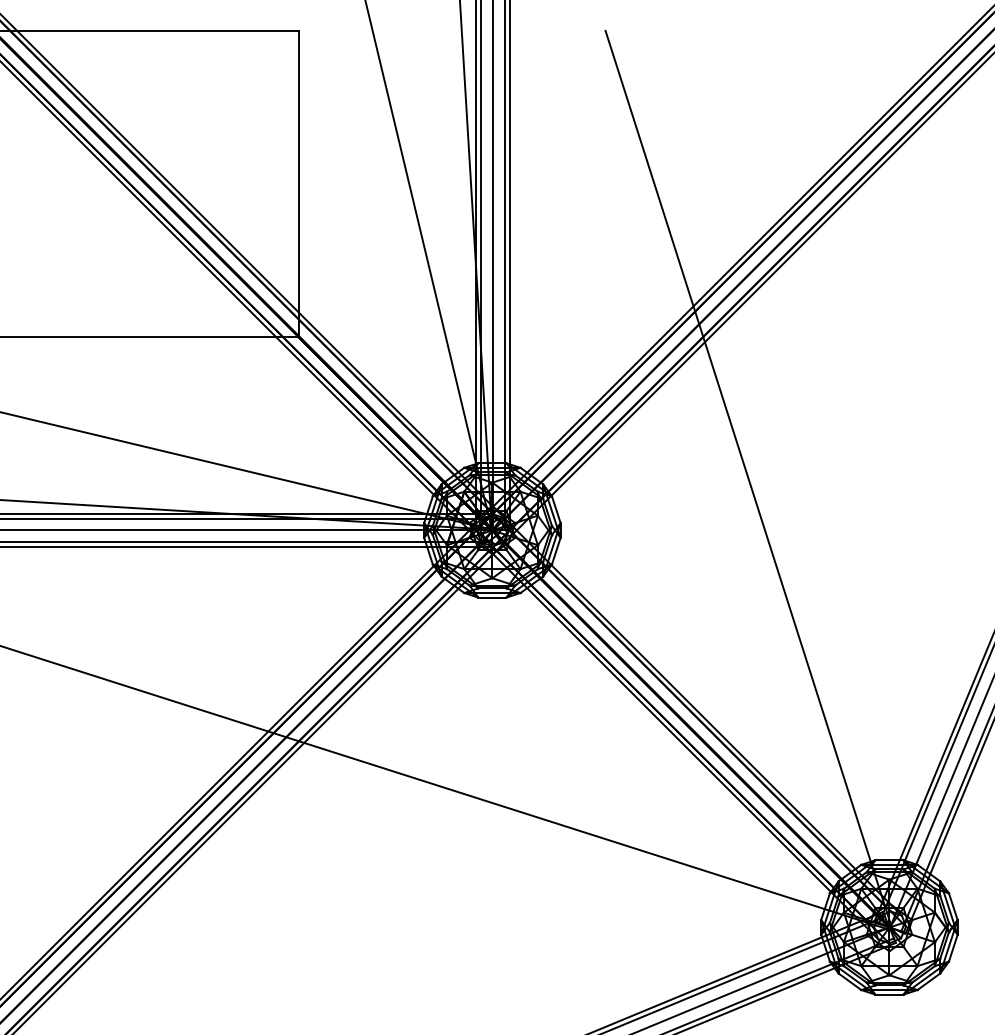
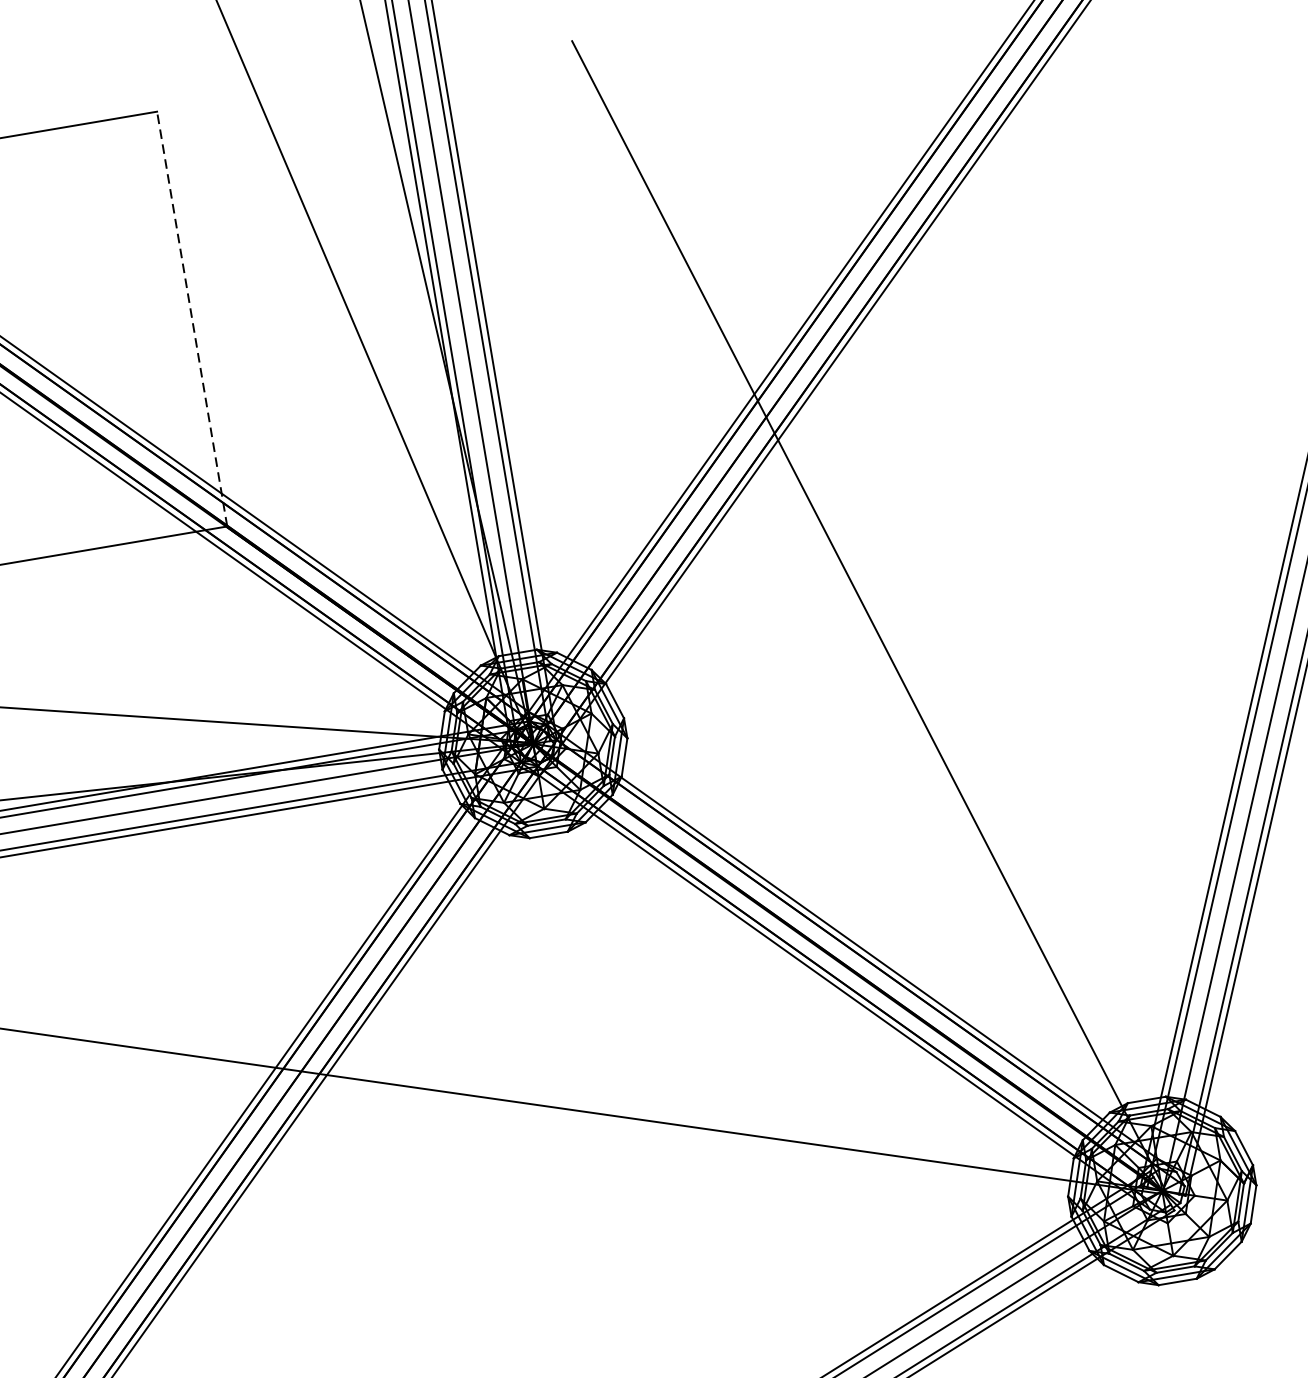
line: (299, 183) -> (192, 318), solid -> dashed

